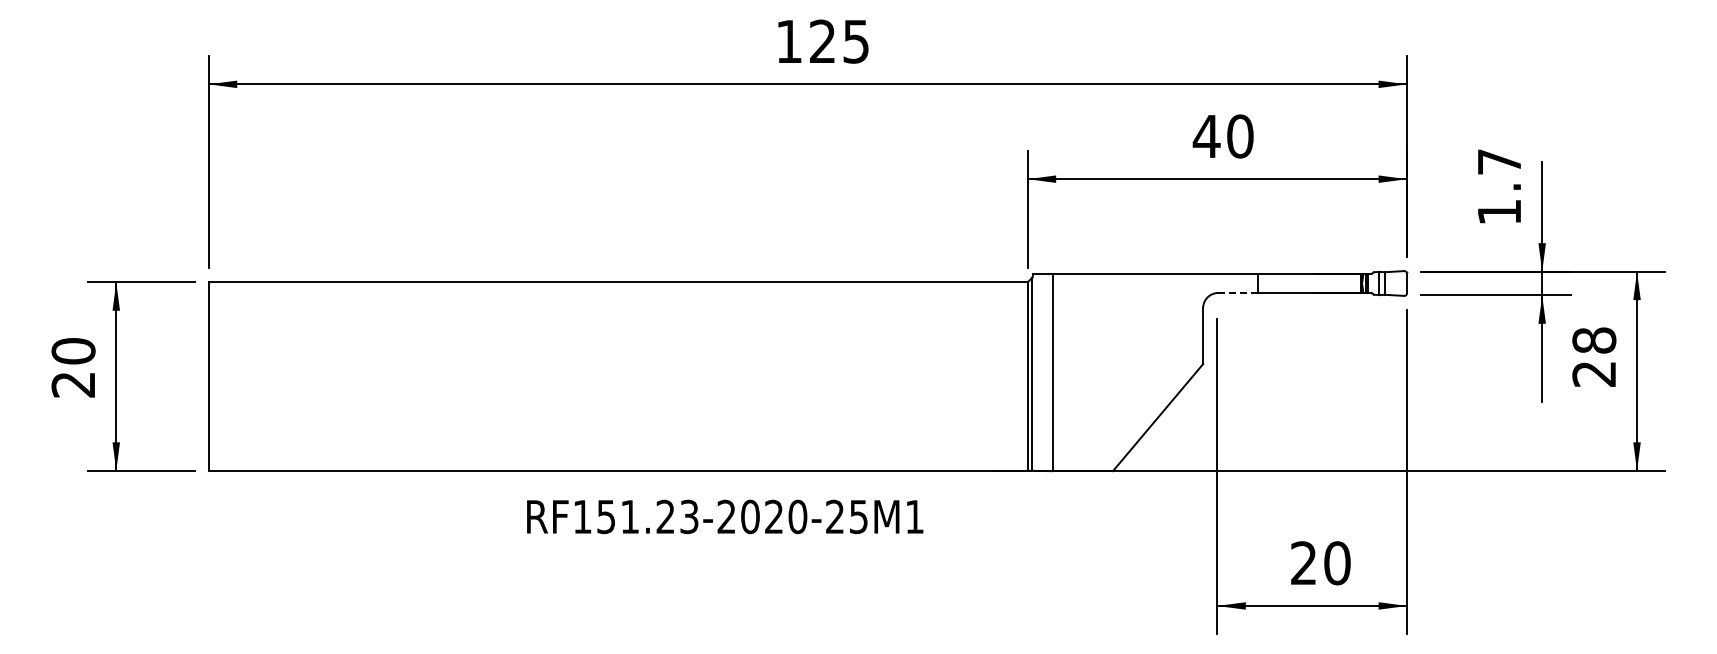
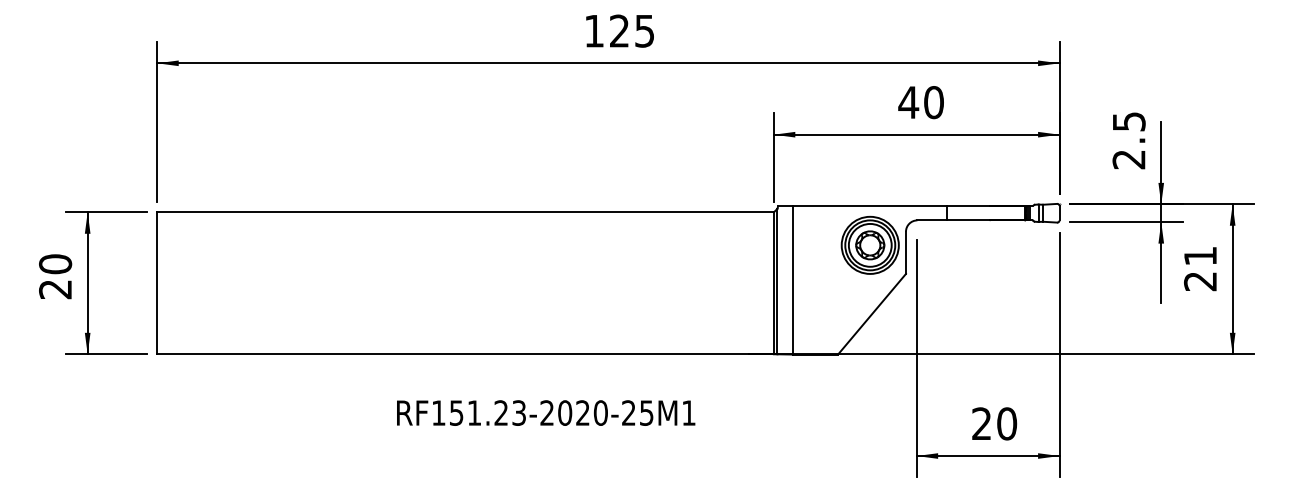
text: (1499, 187) -> (1129, 140), 1.7 -> 2.5
line: (1238, 292) -> (932, 220), dashed -> solid
part: (1155, 325) -> (870, 244), added
text: (1594, 340) -> (1200, 256), 28 -> 21
text: (725, 516) -> (546, 412), moved

